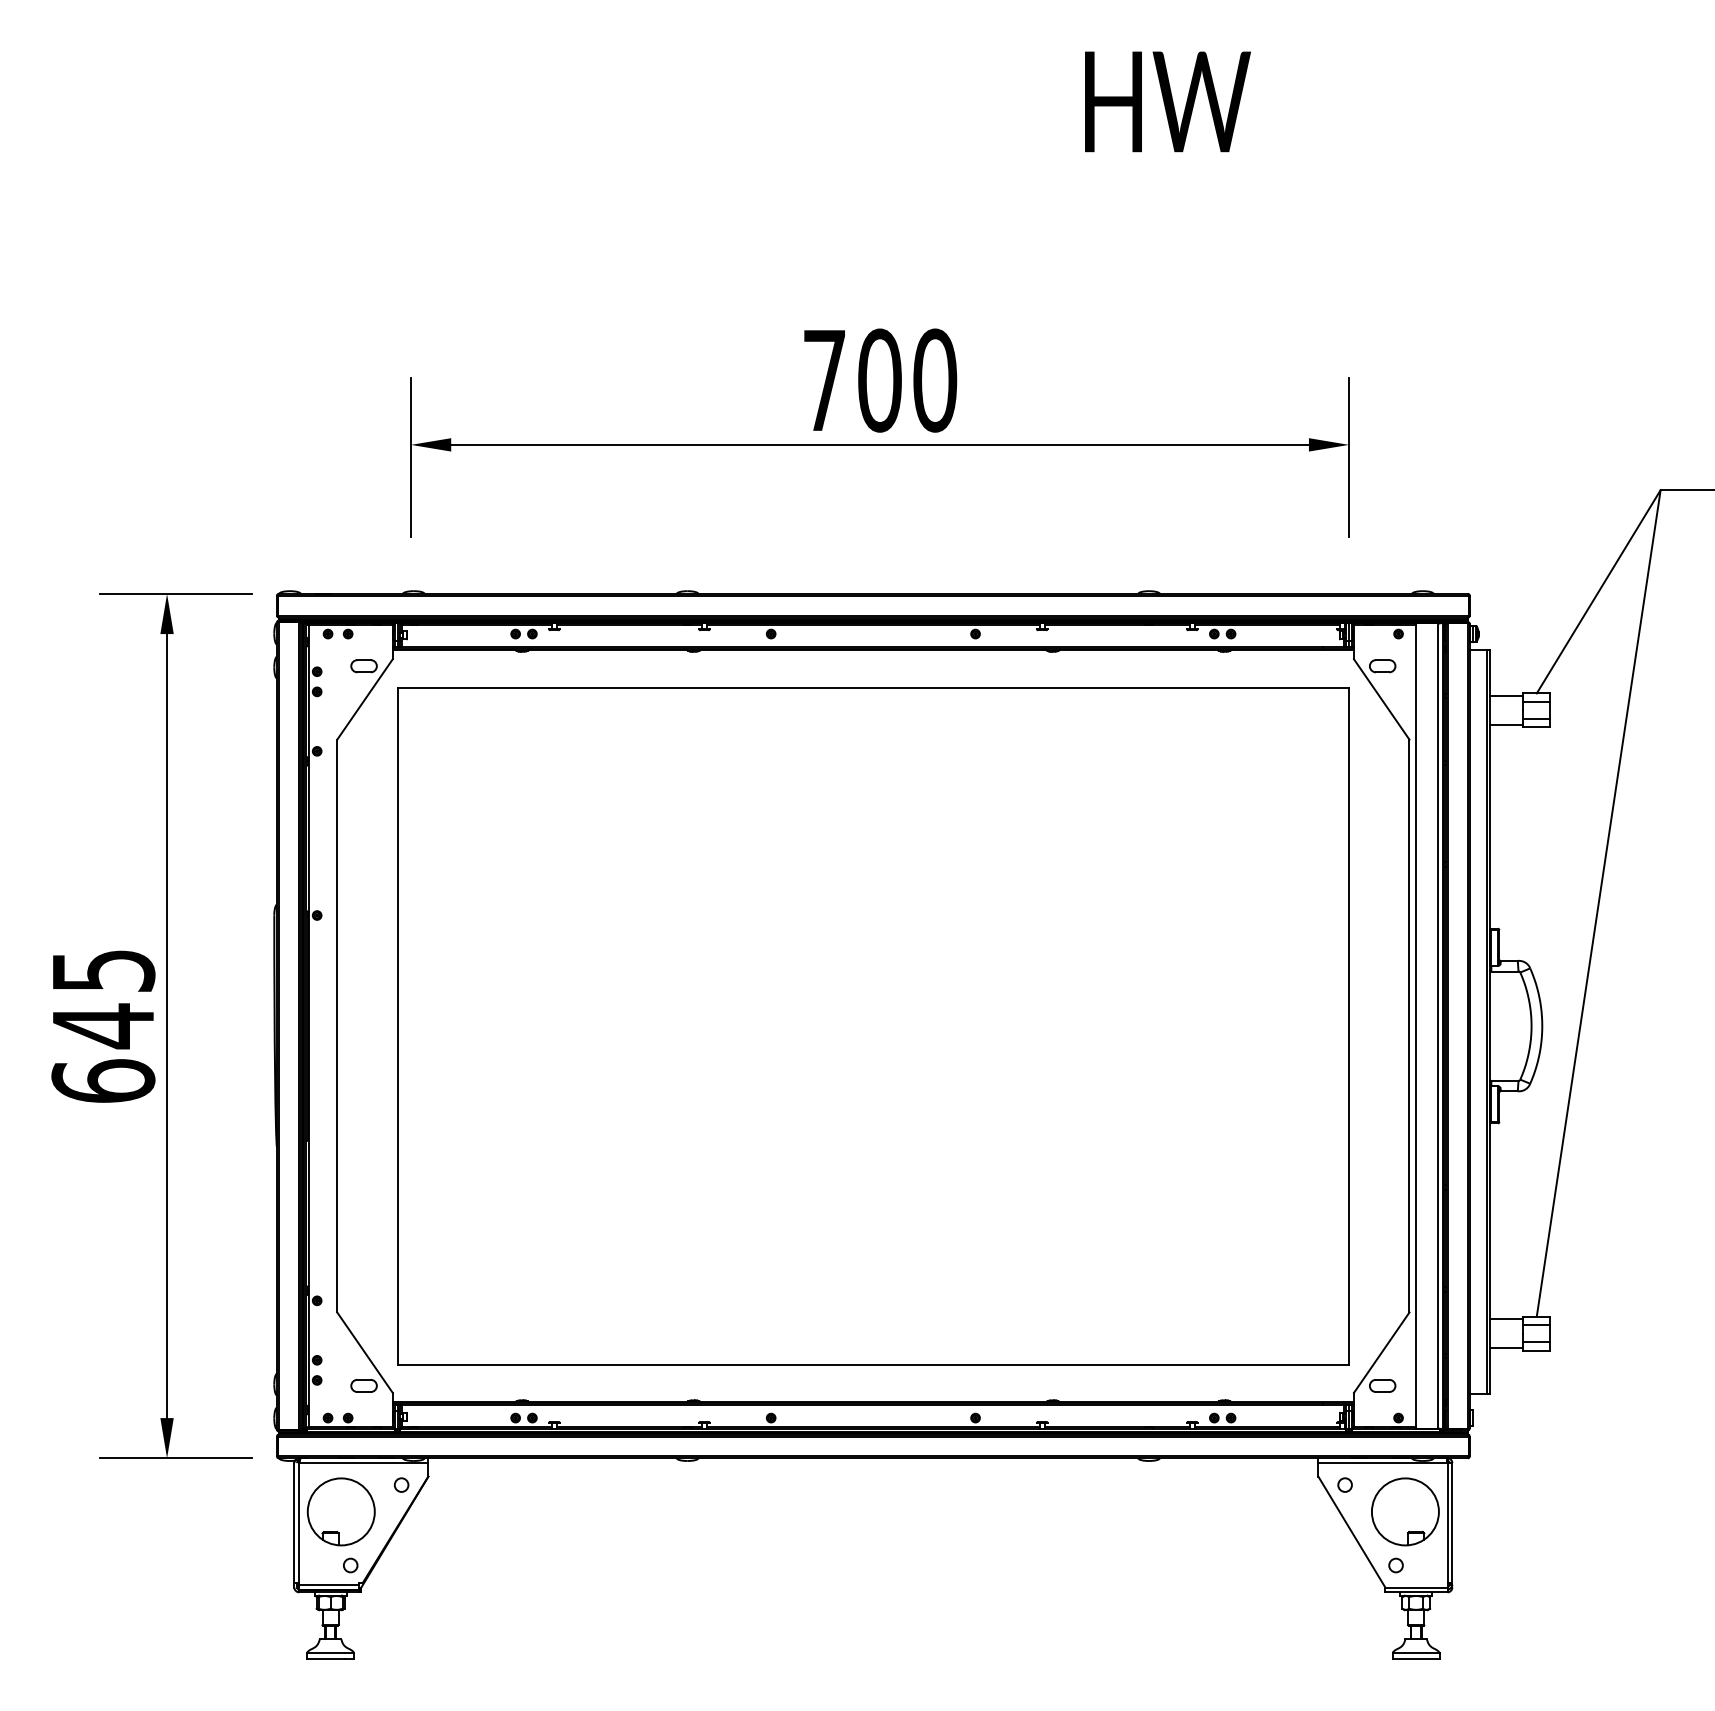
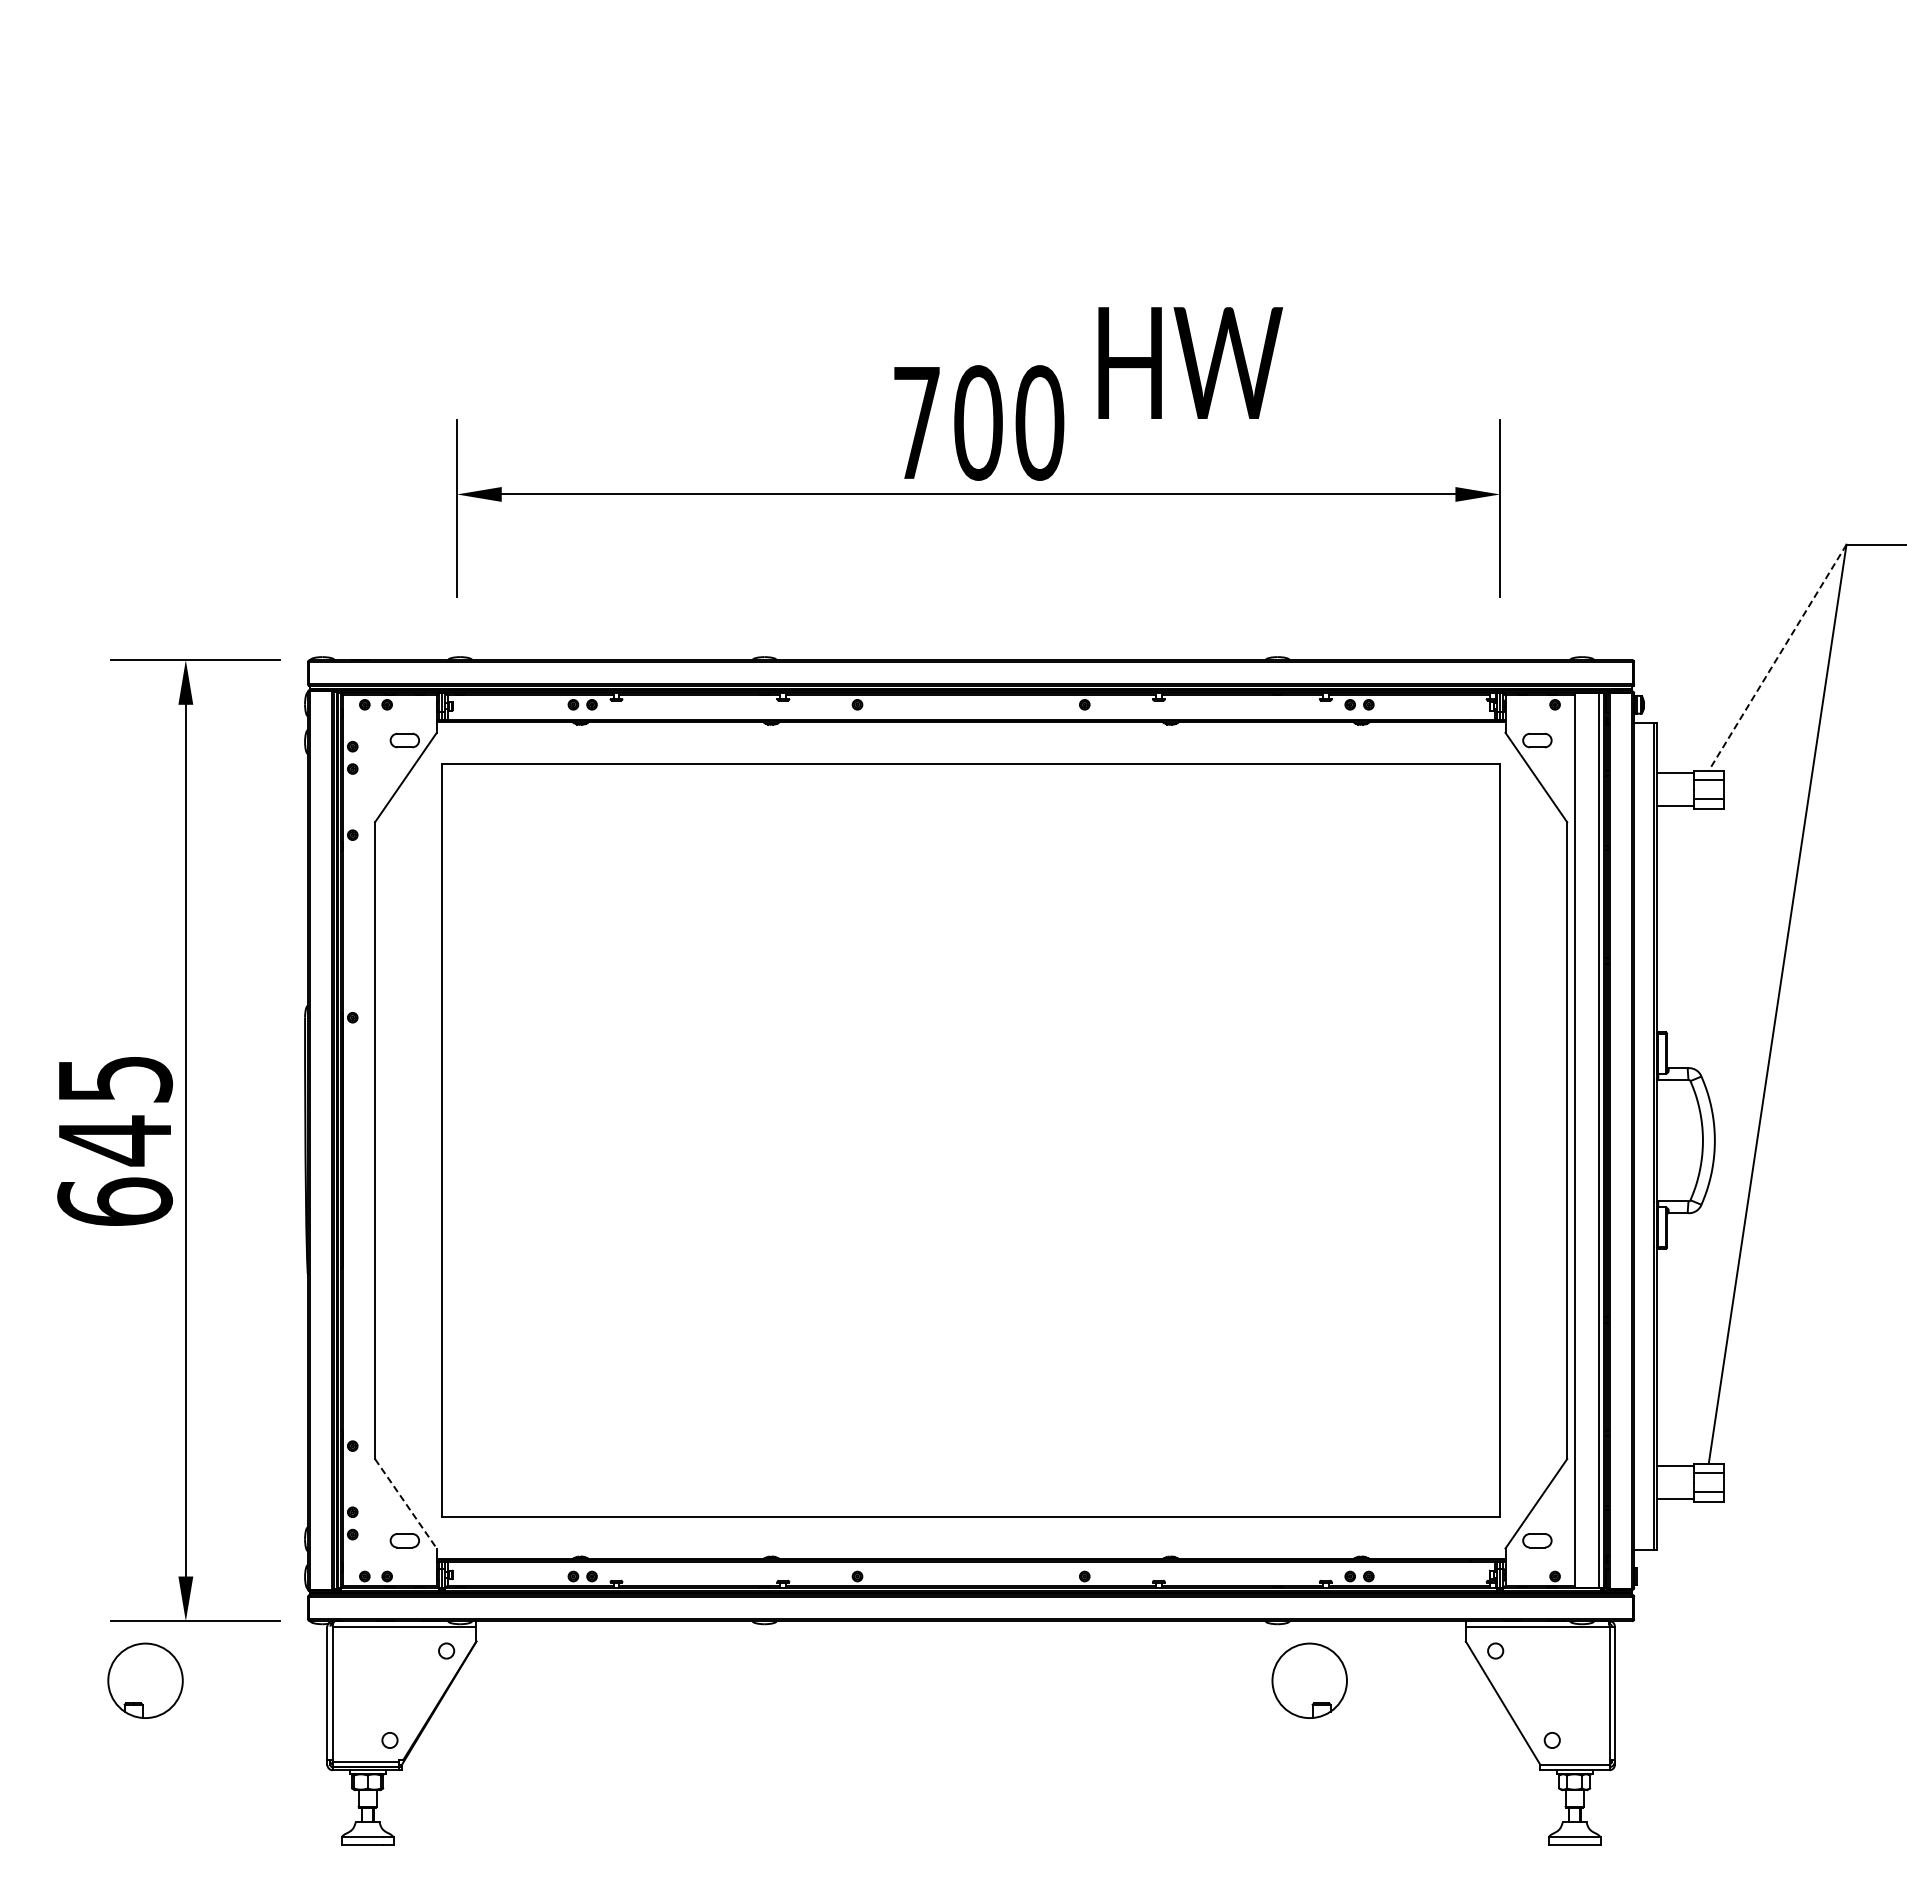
text: (1167, 101) -> (1190, 362), moved
line: (1598, 592) -> (1777, 658), solid -> dashed
line: (365, 1353) -> (406, 1504), solid -> dashed
part: (341, 1511) -> (145, 1680), moved
part: (1405, 1511) -> (1309, 1680), moved

